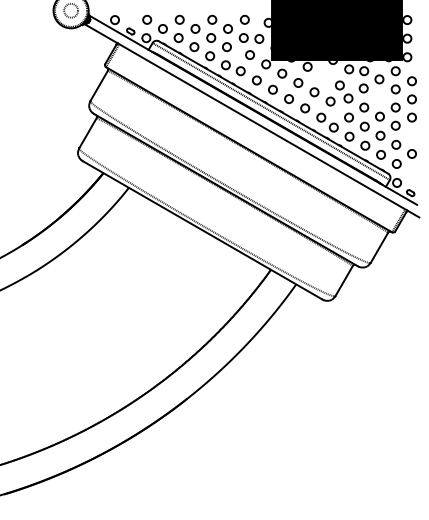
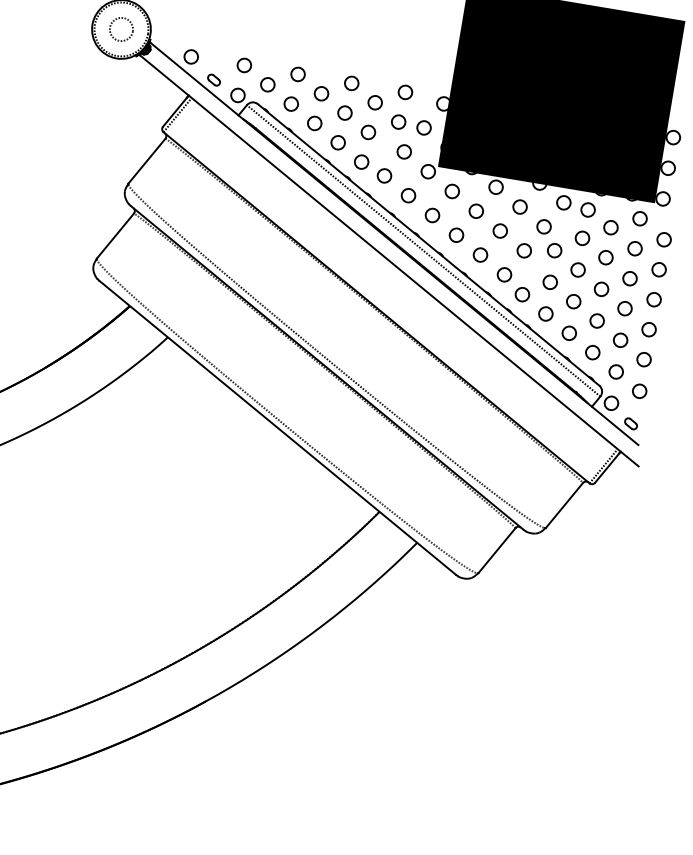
circle: (323, 76) -> (519, 207), added
circle: (379, 97) -> (606, 257), added
circle: (411, 135) -> (648, 329), added
circle: (412, 172) -> (639, 390), added

